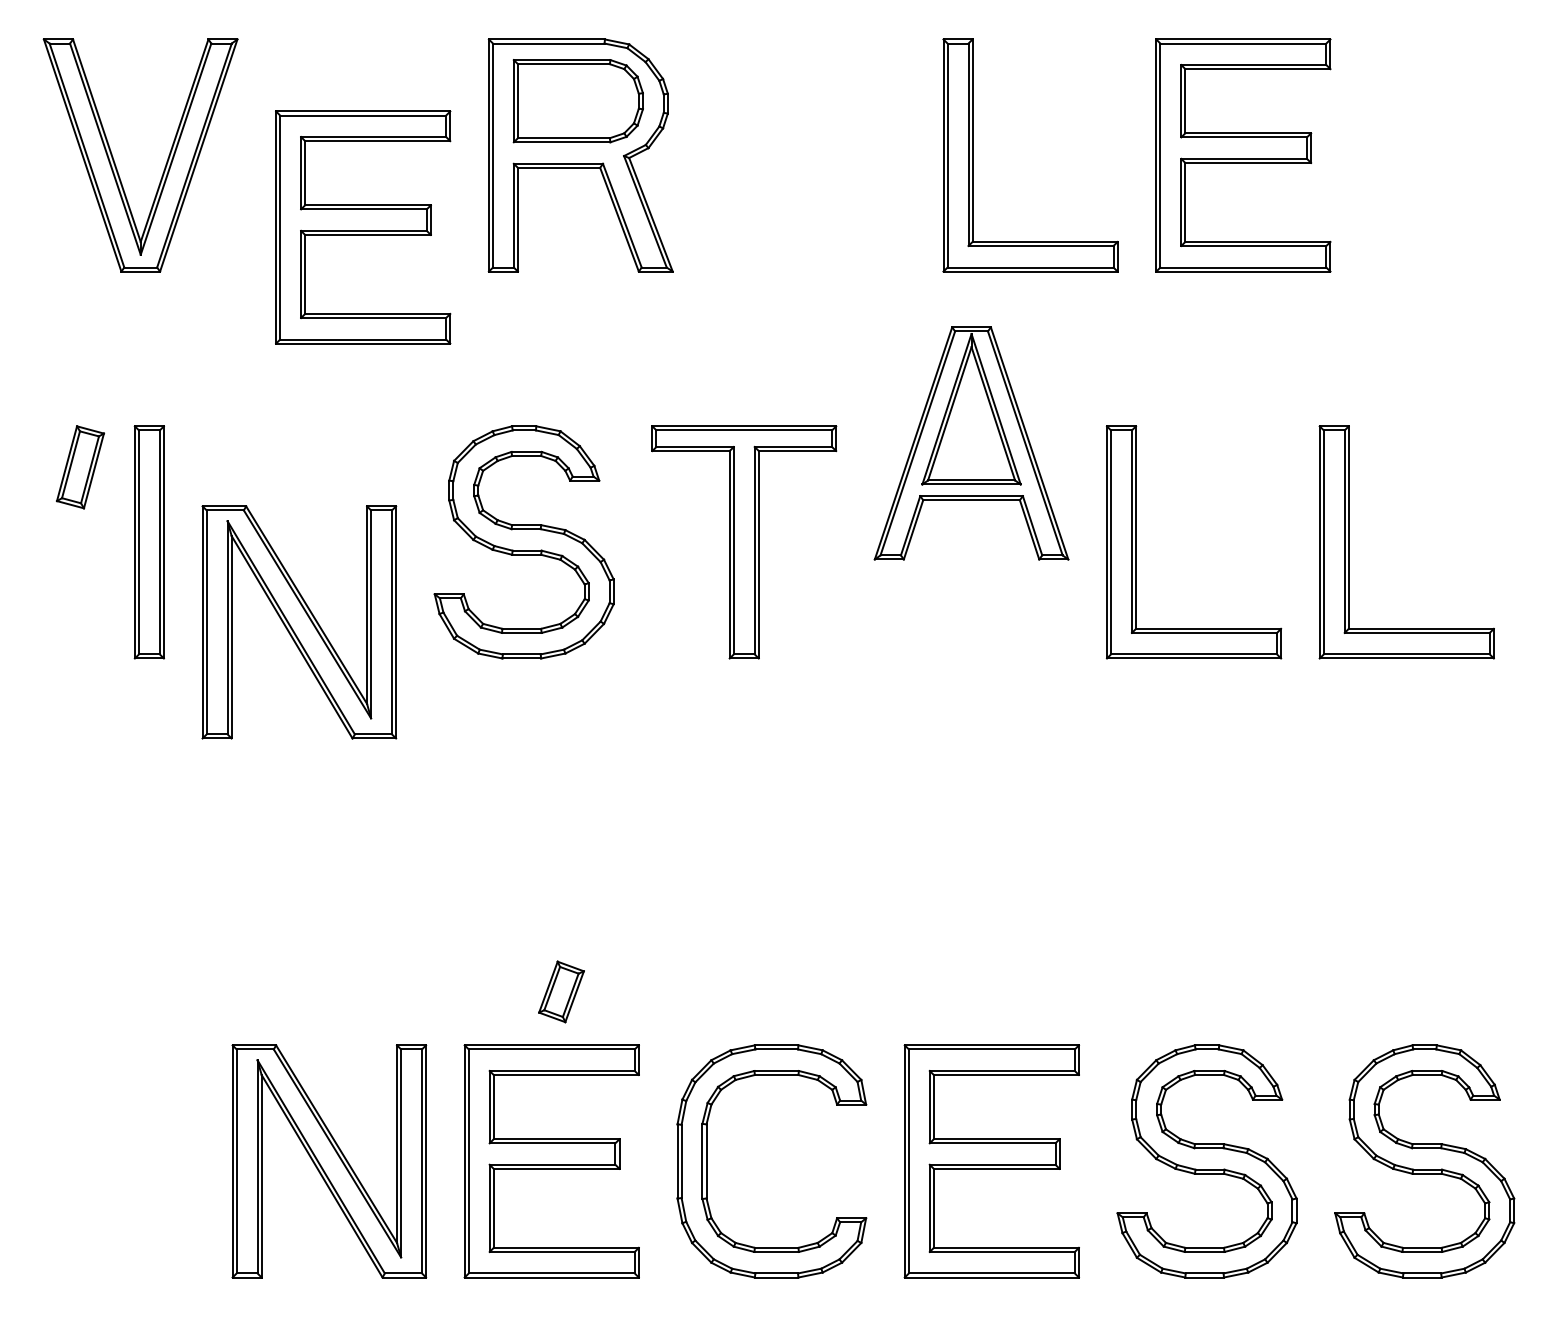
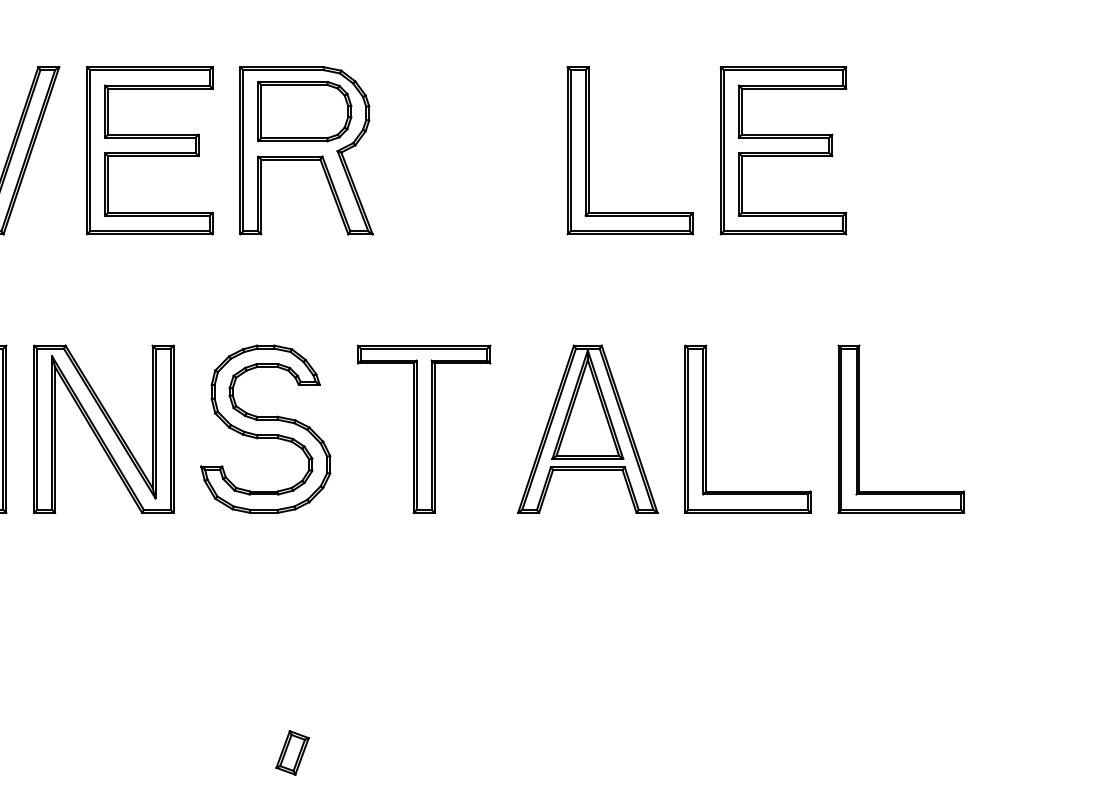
part: (363, 227) -> (150, 150), moved
part: (971, 443) -> (587, 429), moved
part: (299, 622) -> (103, 429), moved

